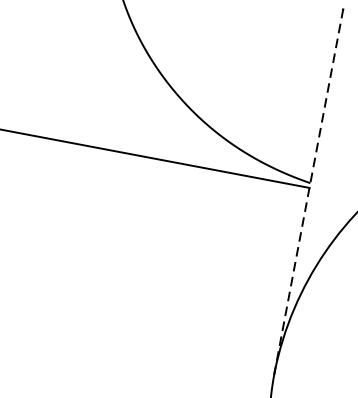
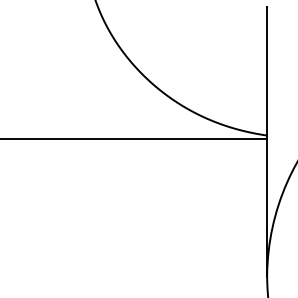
line: (309, 191) -> (267, 141), dashed -> solid

